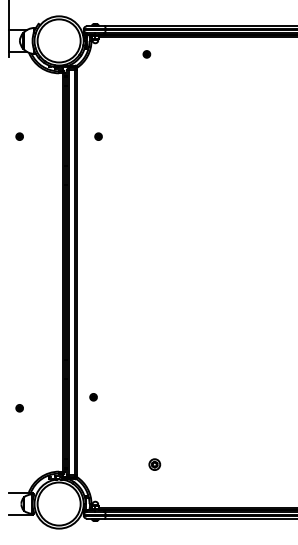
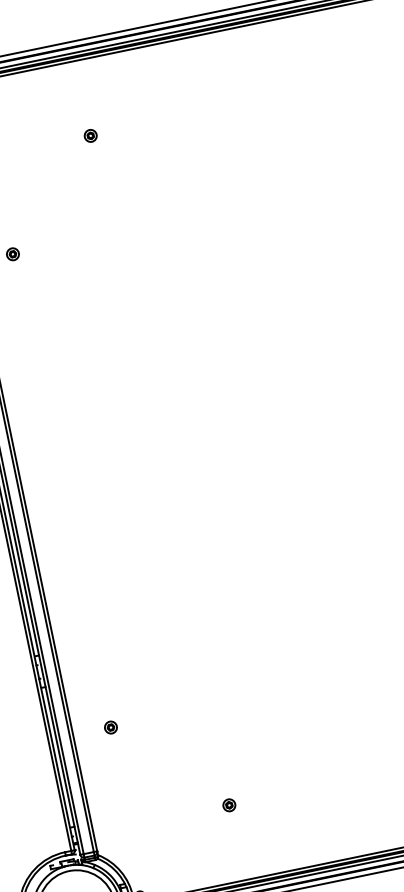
part: (146, 54) -> (90, 136), moved
part: (93, 397) -> (110, 727), moved
part: (154, 464) -> (228, 805), size x0.62

